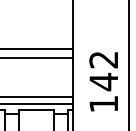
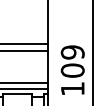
text: (103, 71) -> (72, 62), 142 -> 109

